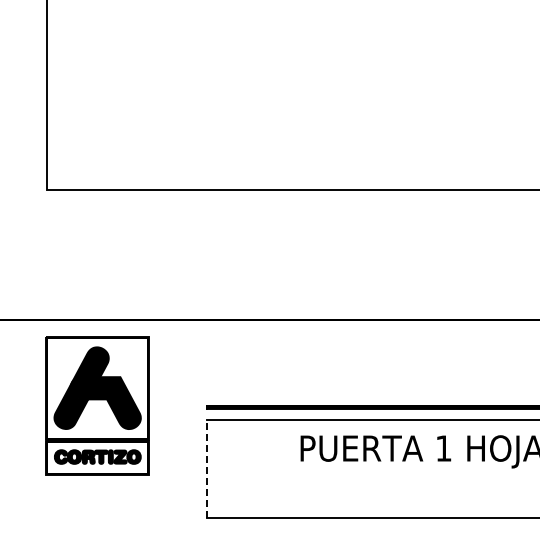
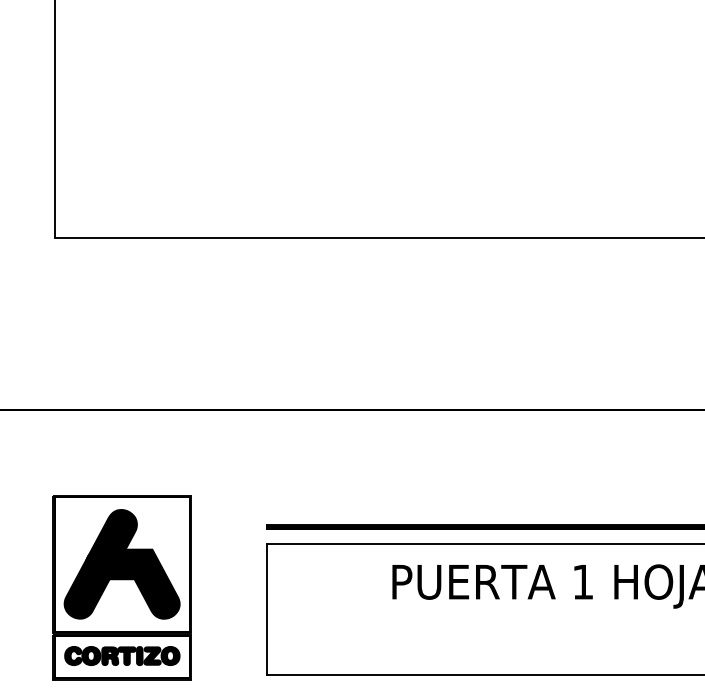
part: (97, 405) -> (121, 587), moved
line: (206, 468) -> (267, 608), dashed -> solid

